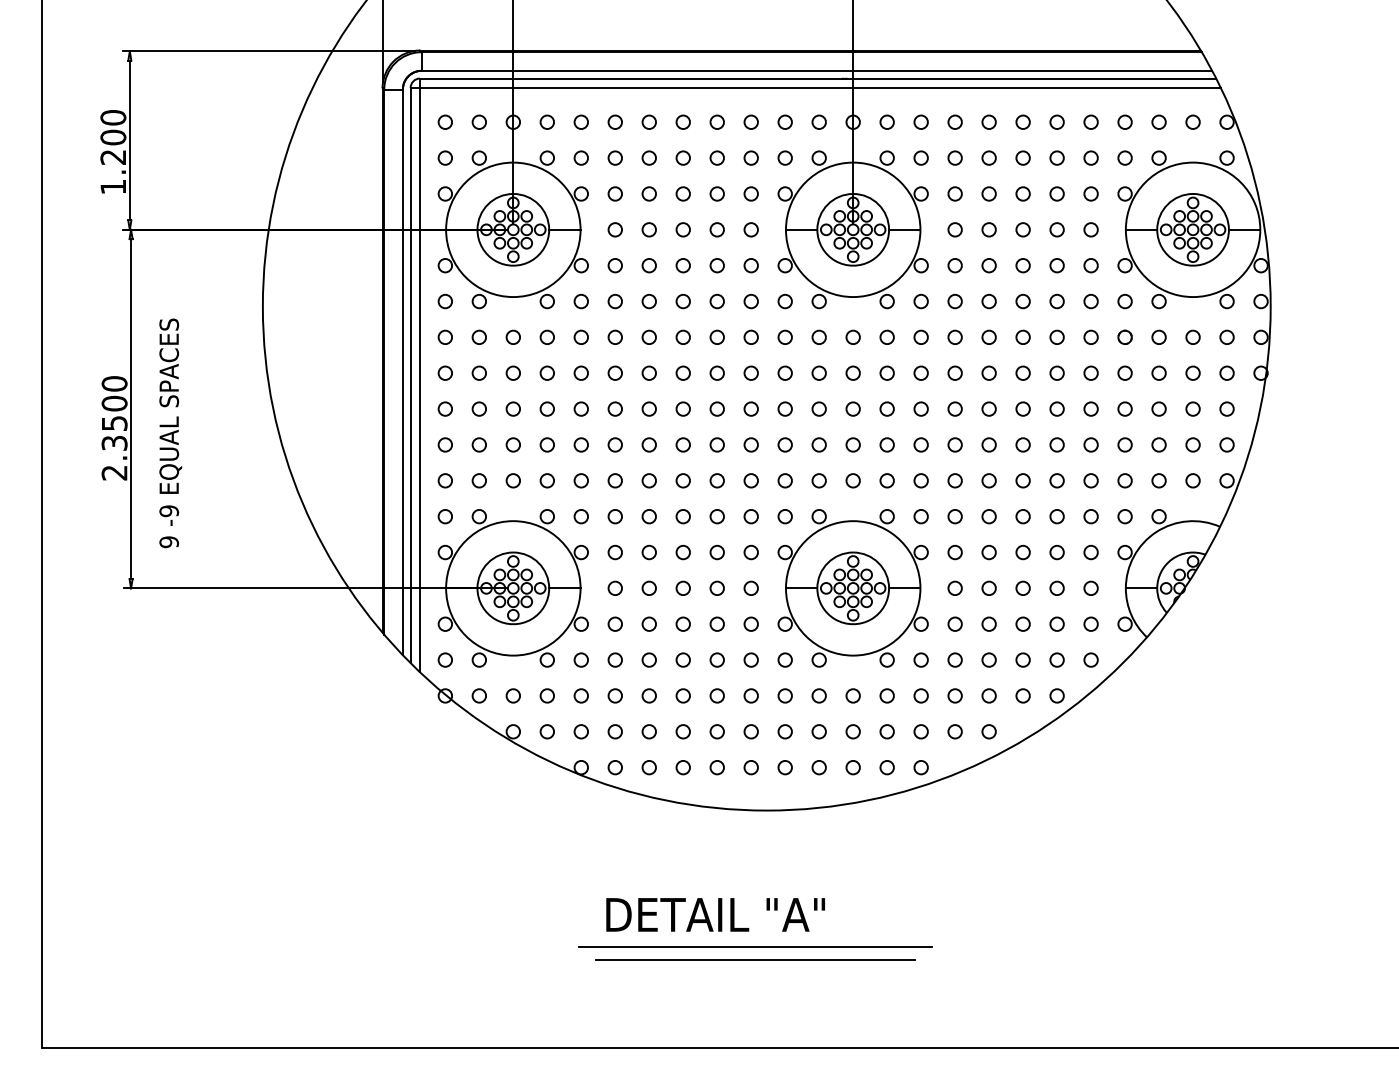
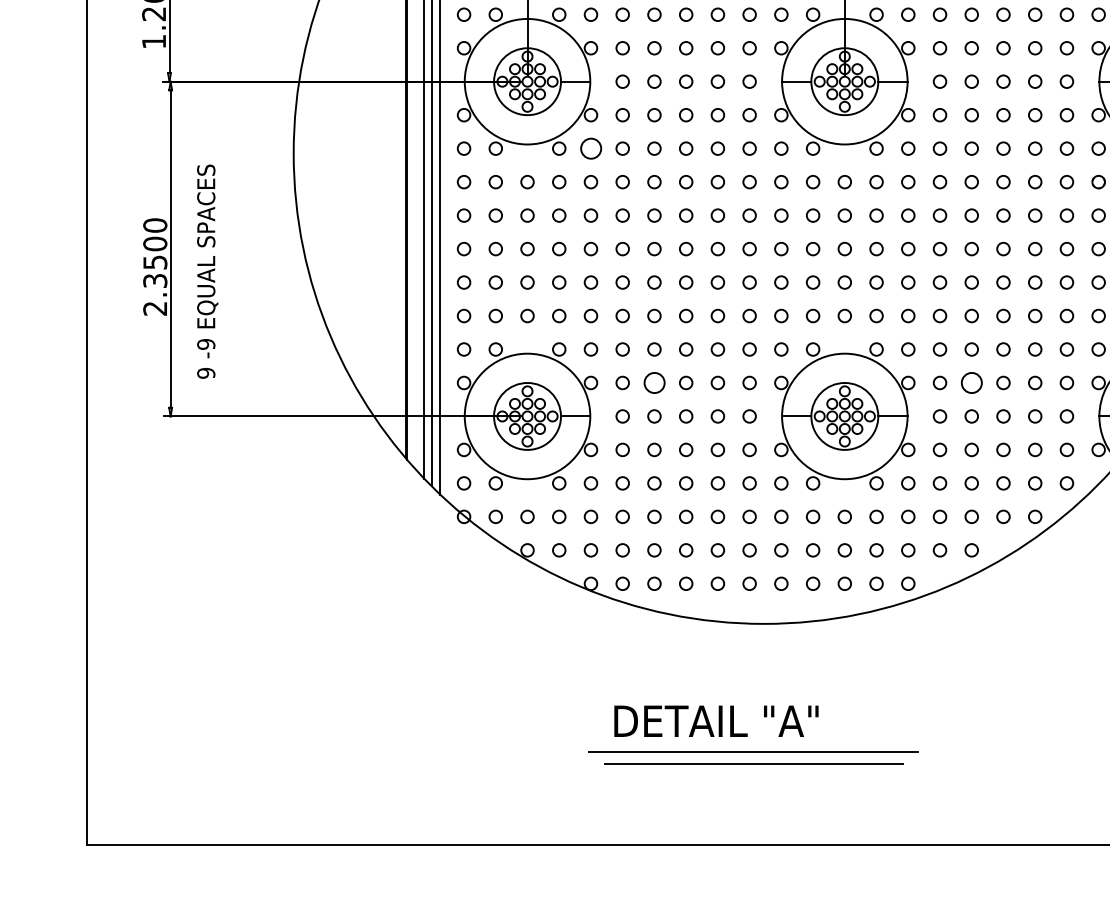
circle: (580, 301) -> (590, 148), size x1.6
circle: (648, 552) -> (653, 382), size x1.6
circle: (988, 552) -> (971, 382), size x1.6

